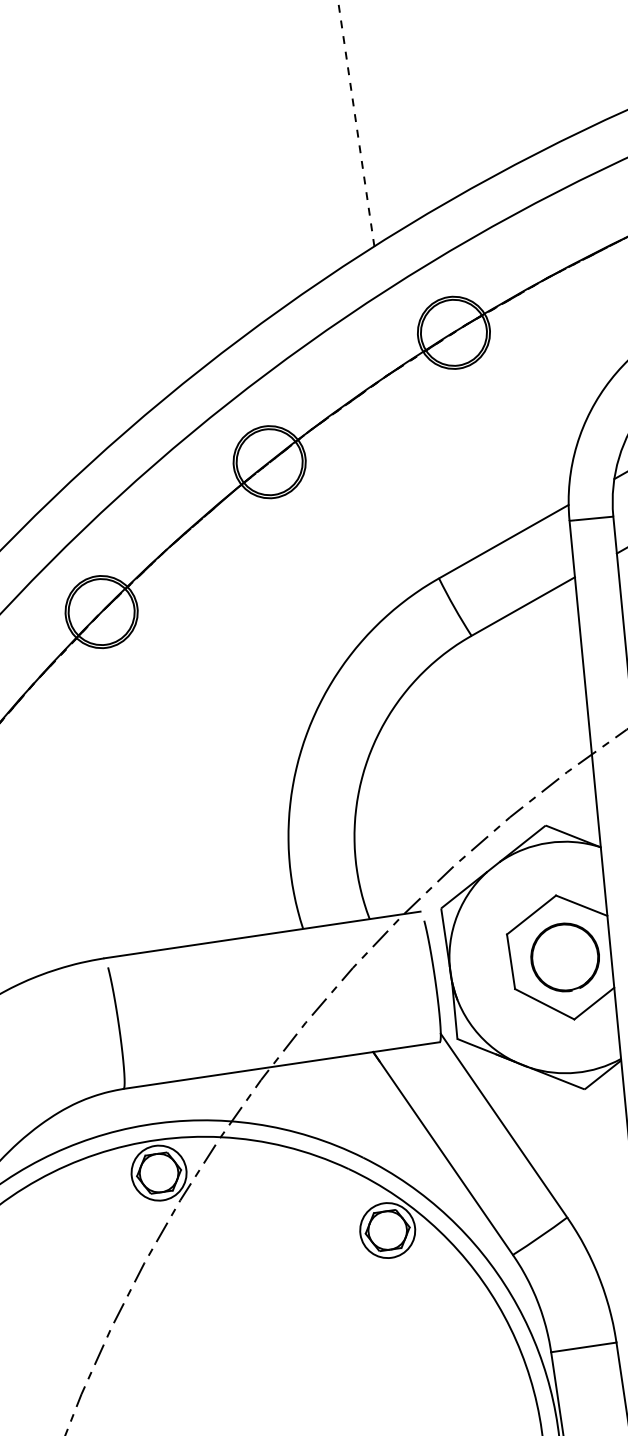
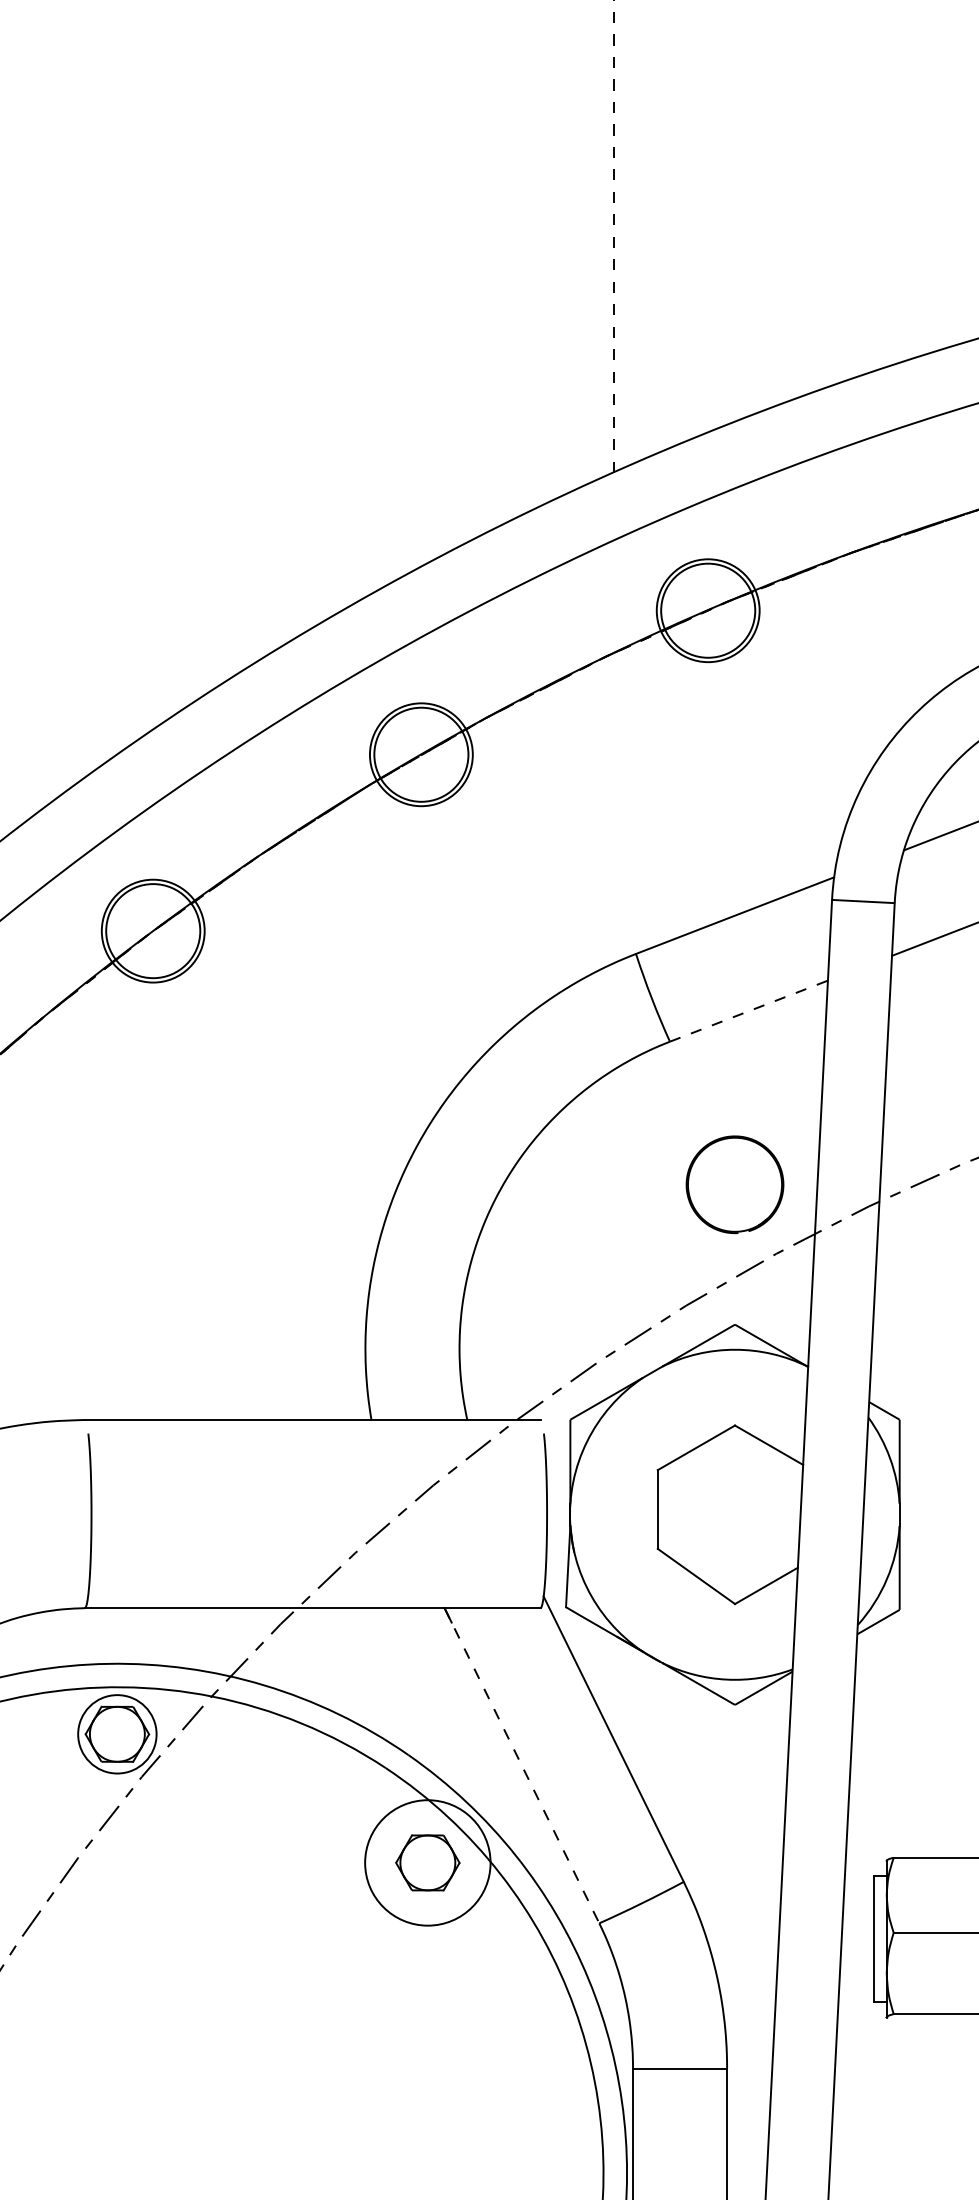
line: (522, 606) -> (748, 1011), solid -> dashed
part: (564, 957) -> (734, 1184), moved
line: (442, 1153) -> (521, 1765), solid -> dashed
circle: (387, 1230) -> (427, 1862), size x1.6

